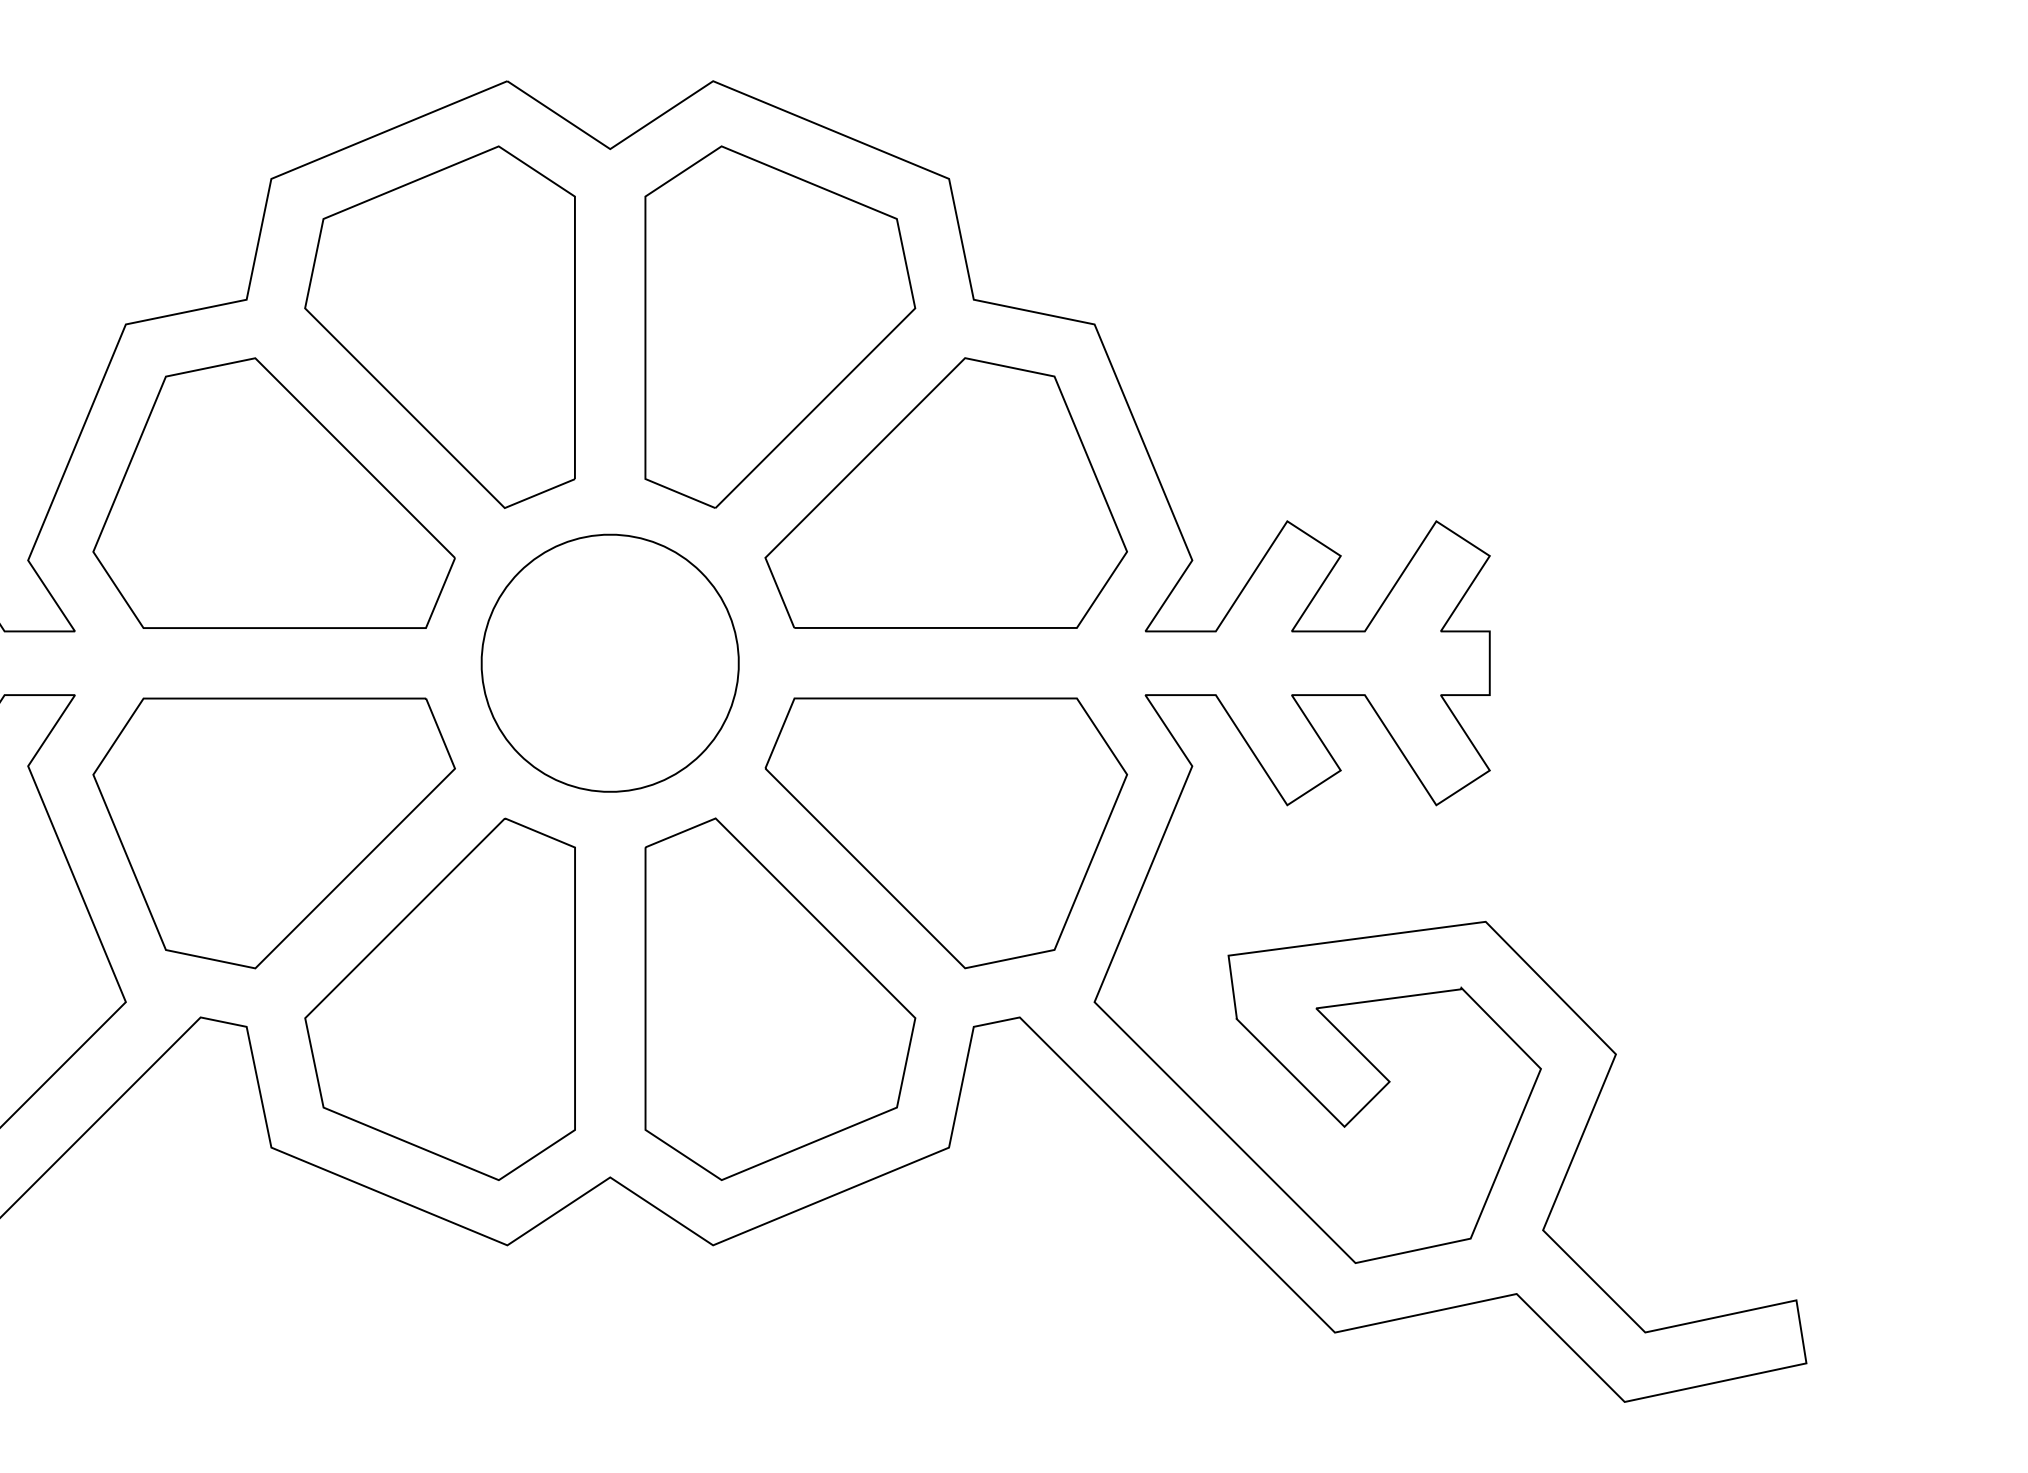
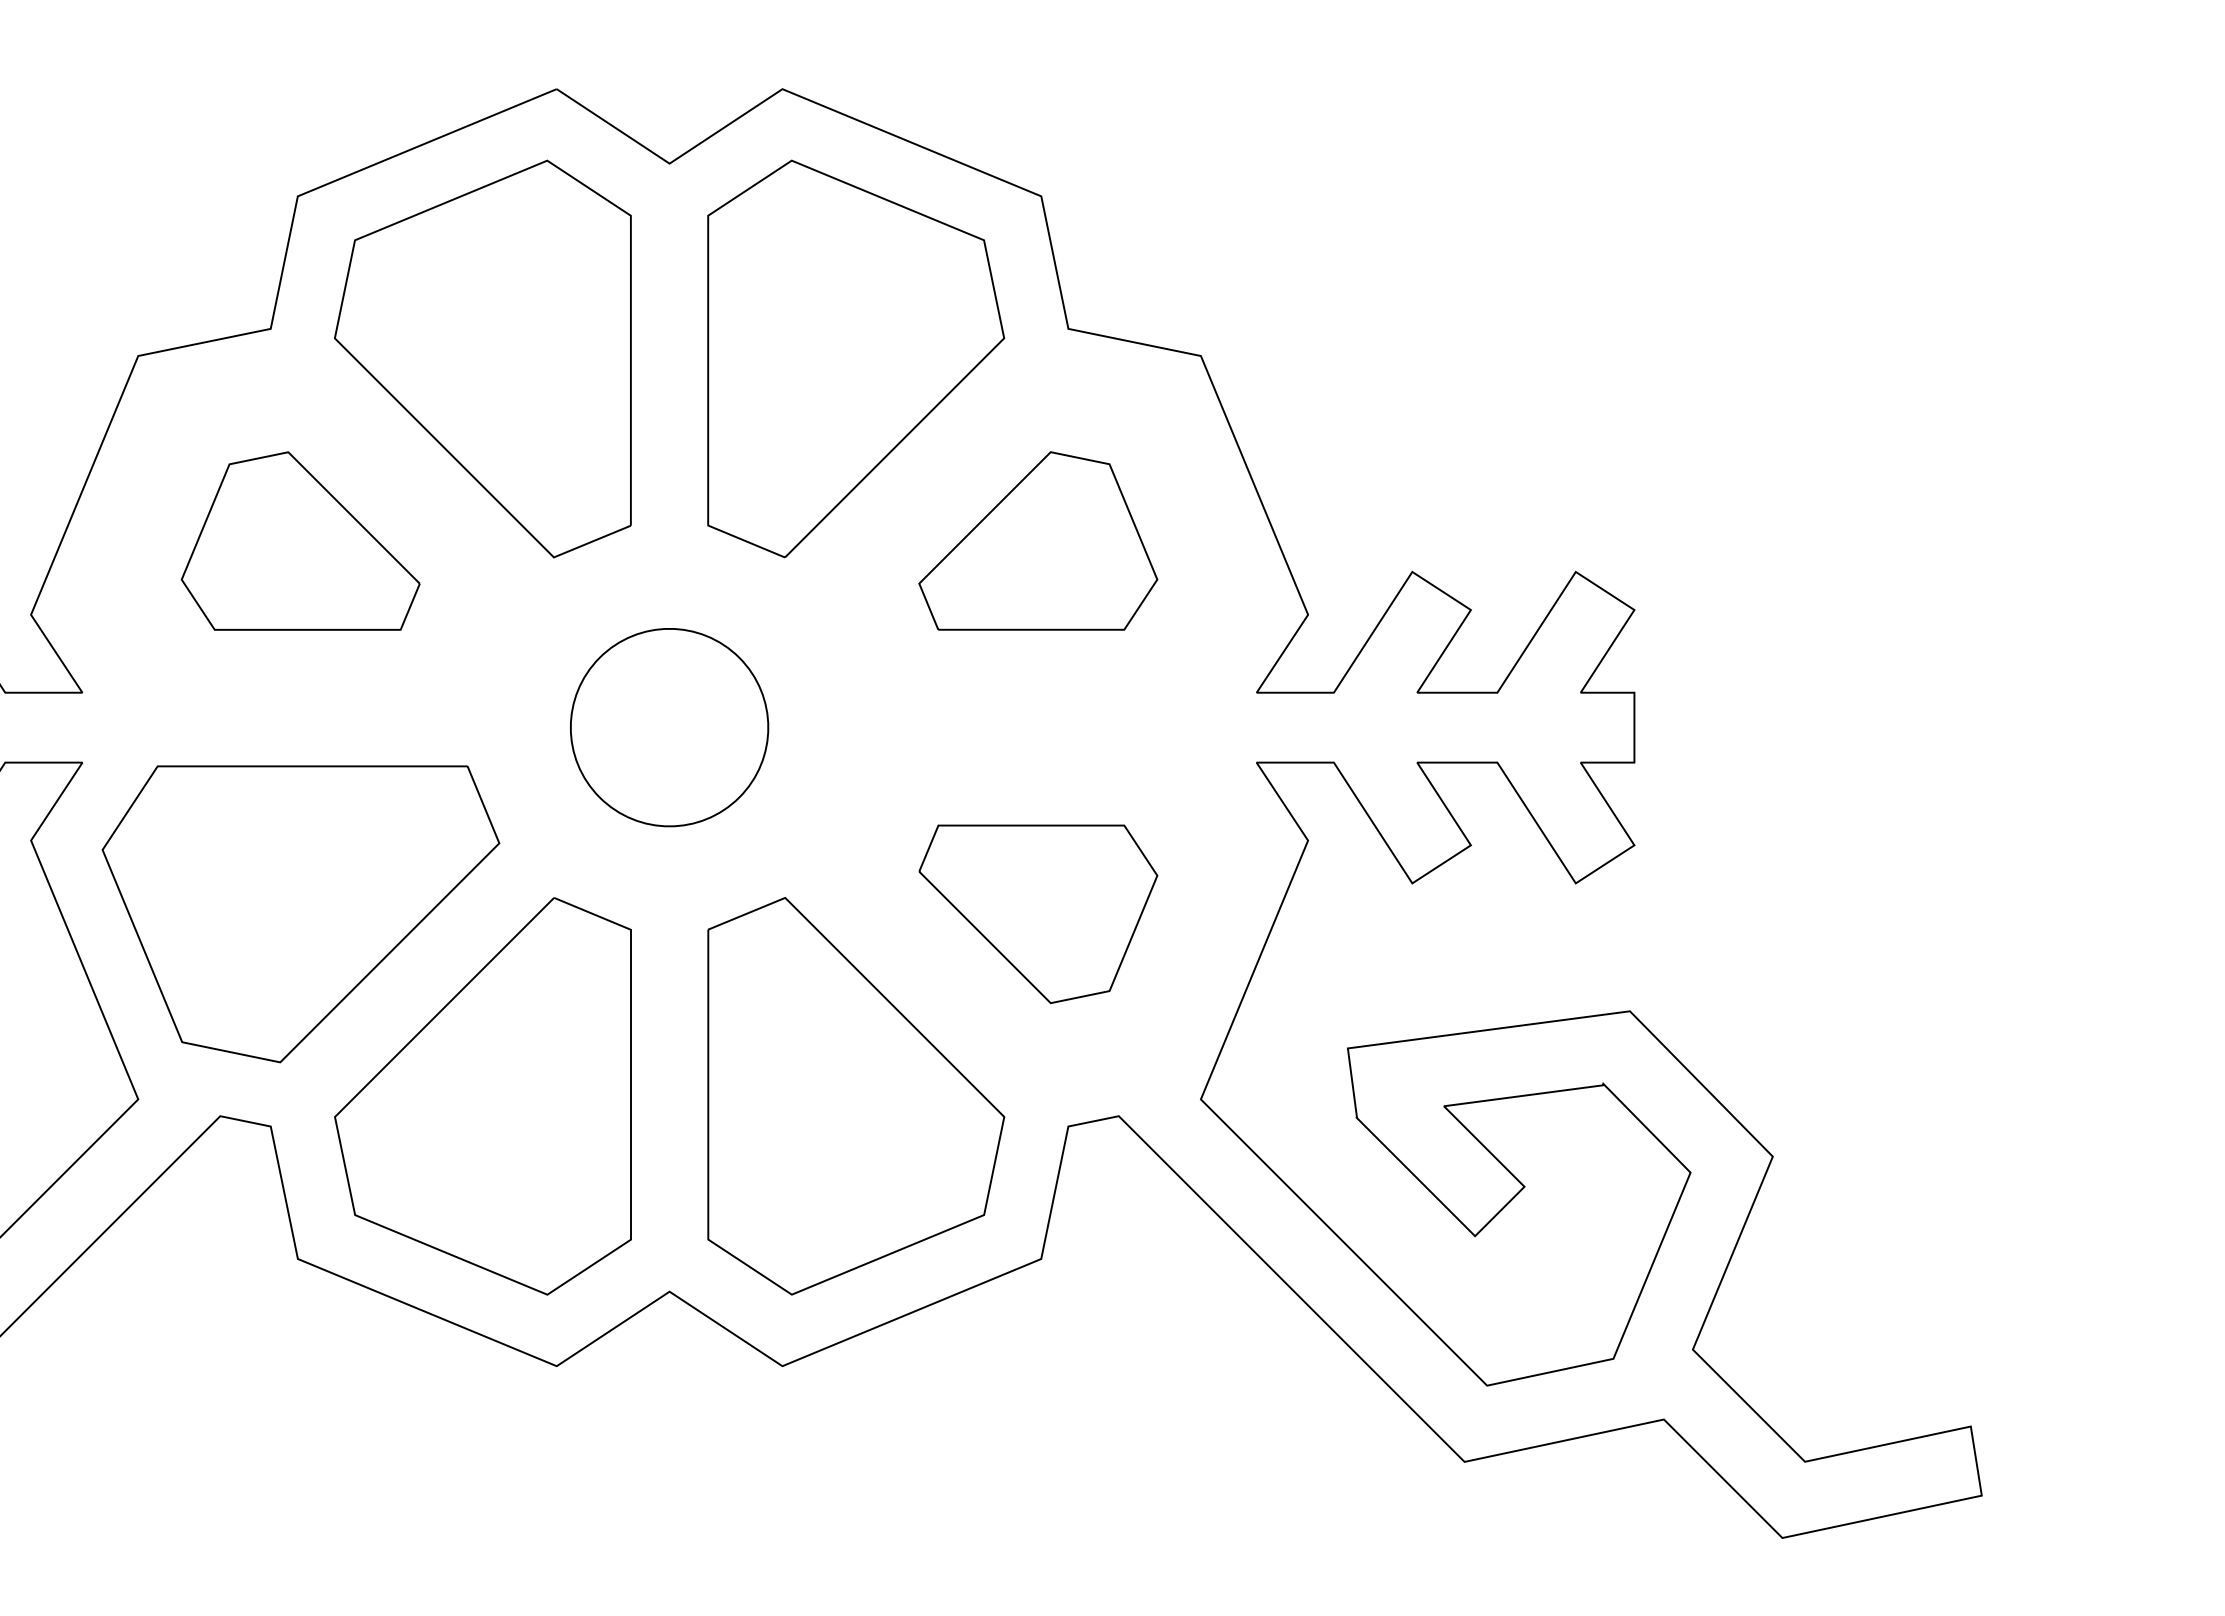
part: (273, 492) -> (300, 540), size x0.6
part: (946, 492) -> (1038, 540), size x0.6
part: (610, 663) -> (669, 727), size x0.7
part: (946, 833) -> (1038, 914), size x0.6

